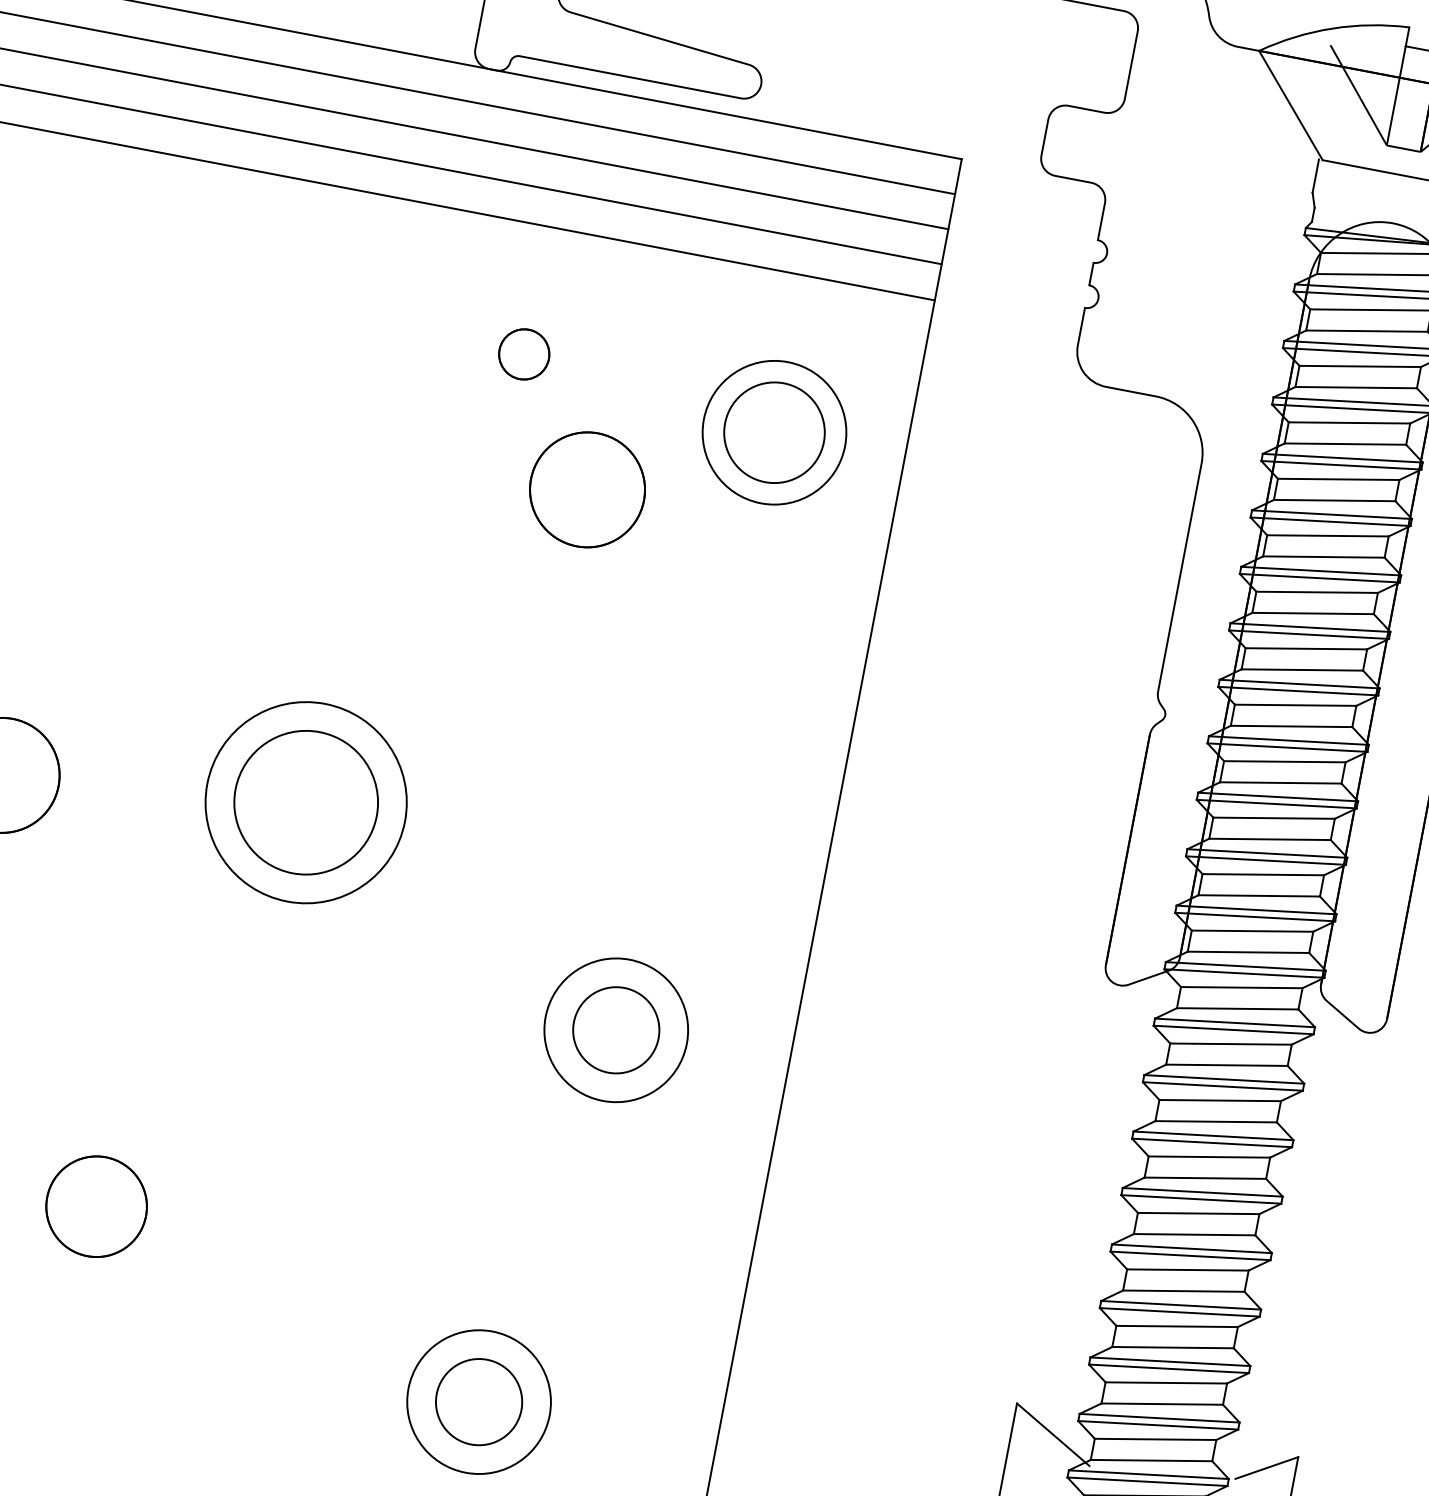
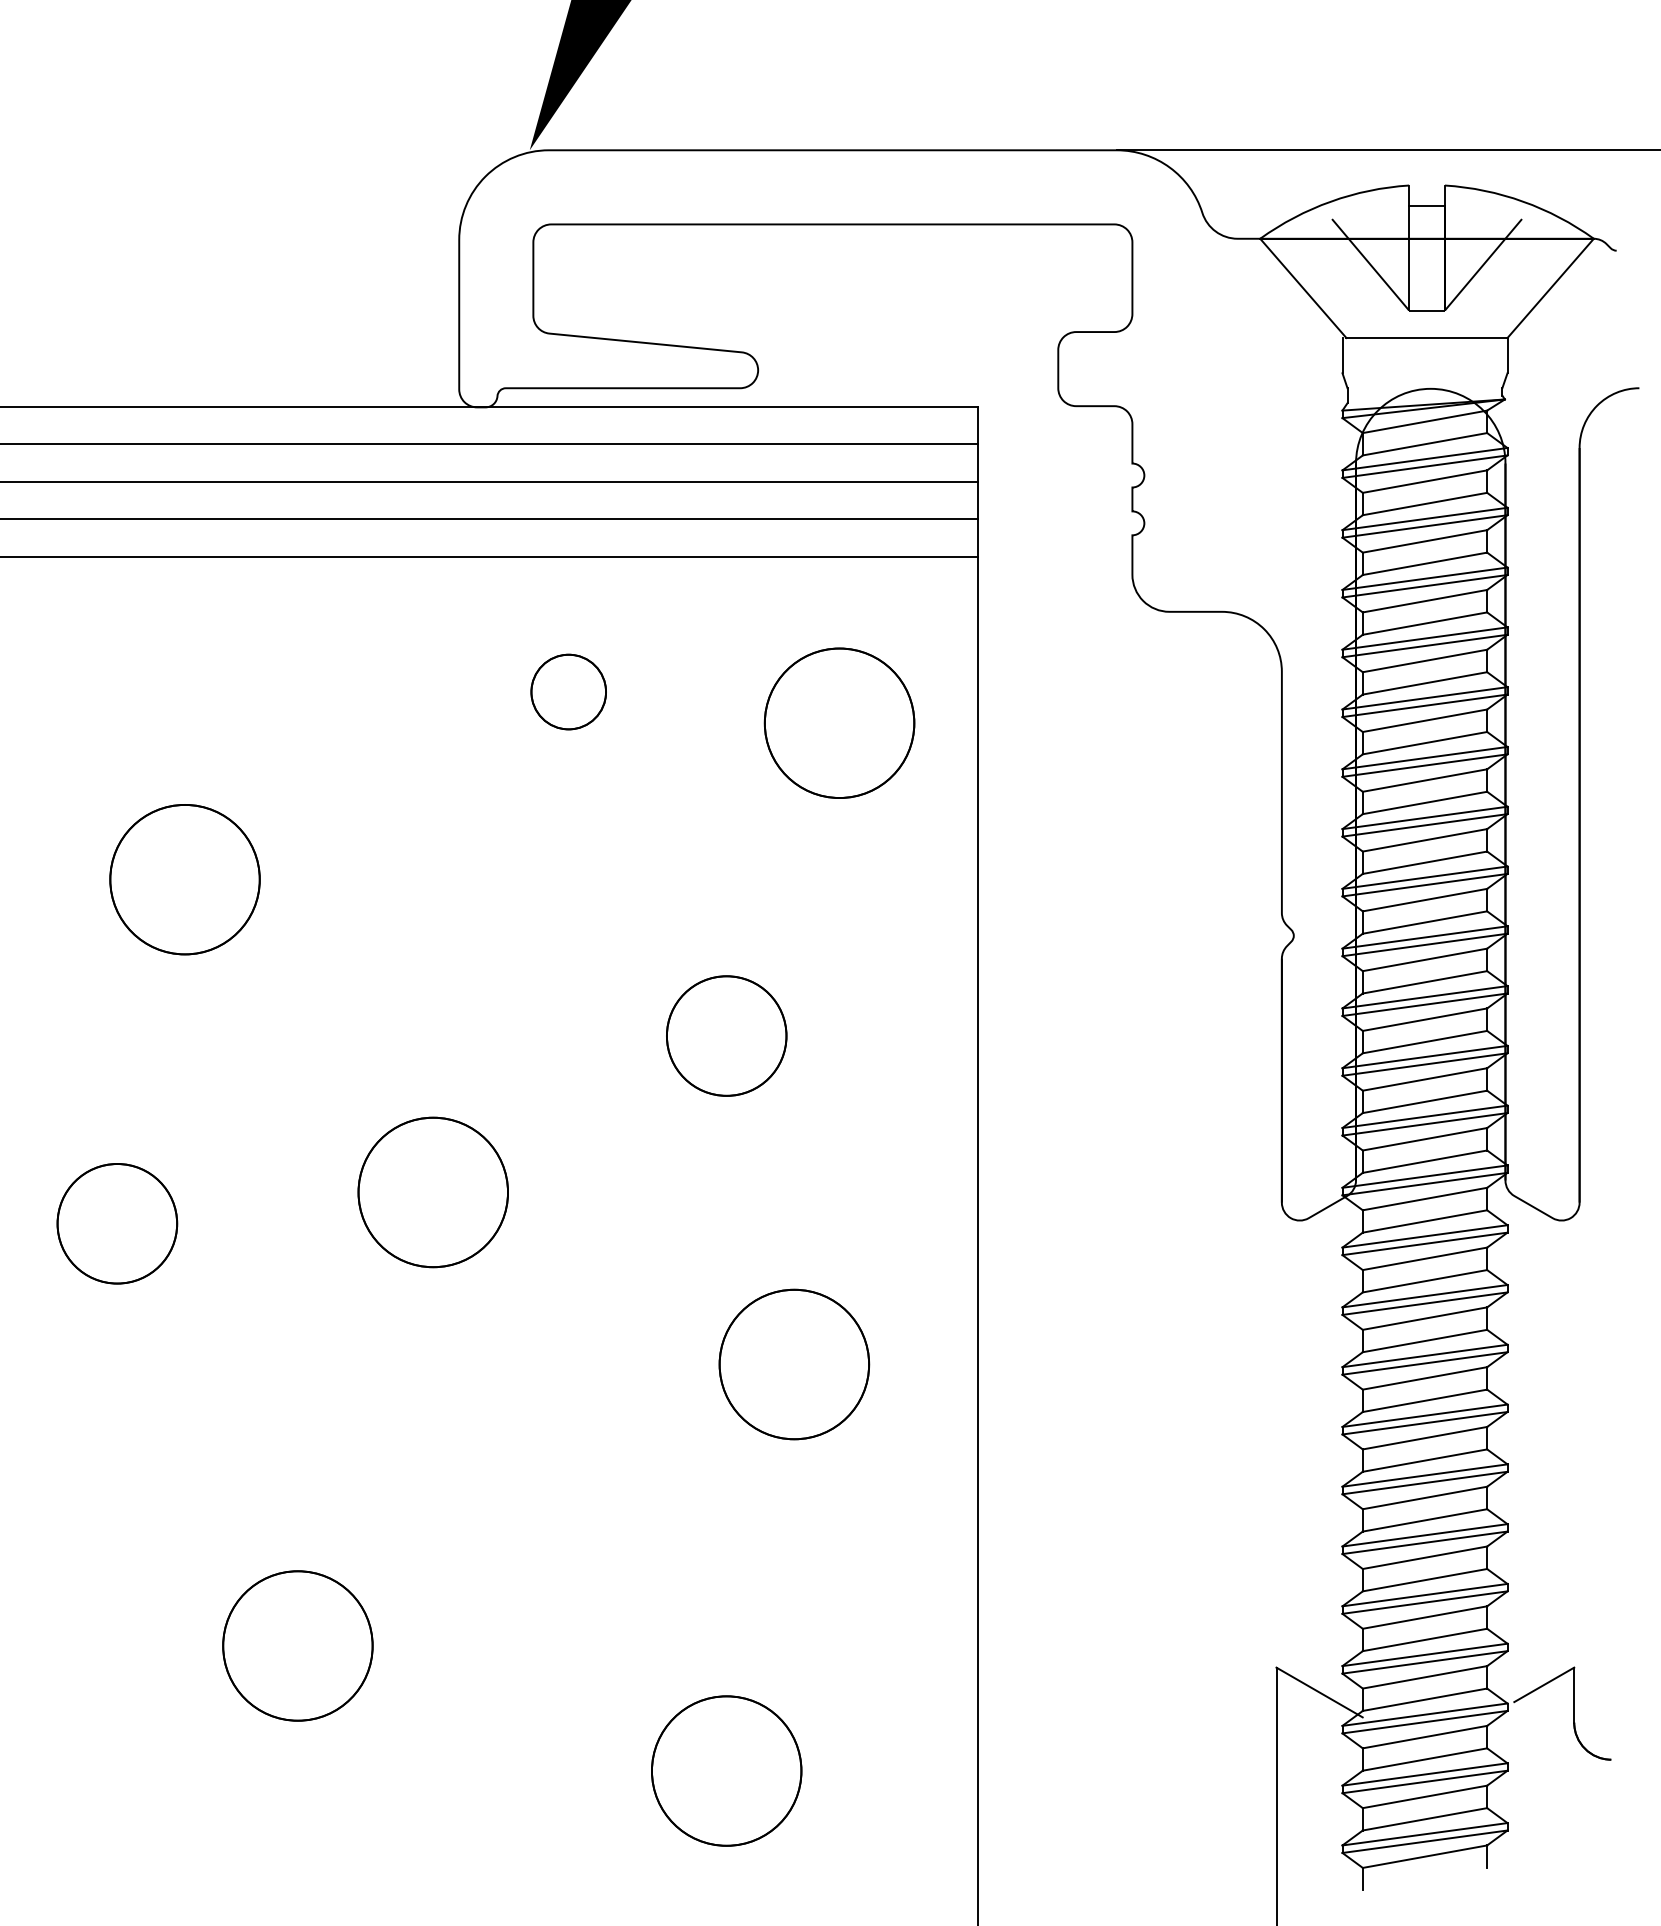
part: (524, 353) -> (568, 691), size x1.43
circle: (774, 432) -> (839, 723), size x1.43
circle: (127, 462) -> (184, 879), added
circle: (587, 489) -> (726, 1035), moved
circle: (306, 802) -> (433, 1192), size x0.71
circle: (616, 1030) -> (794, 1364), size x1.67
circle: (96, 1206) -> (297, 1645), size x1.43
circle: (479, 1401) -> (726, 1770), size x1.67

